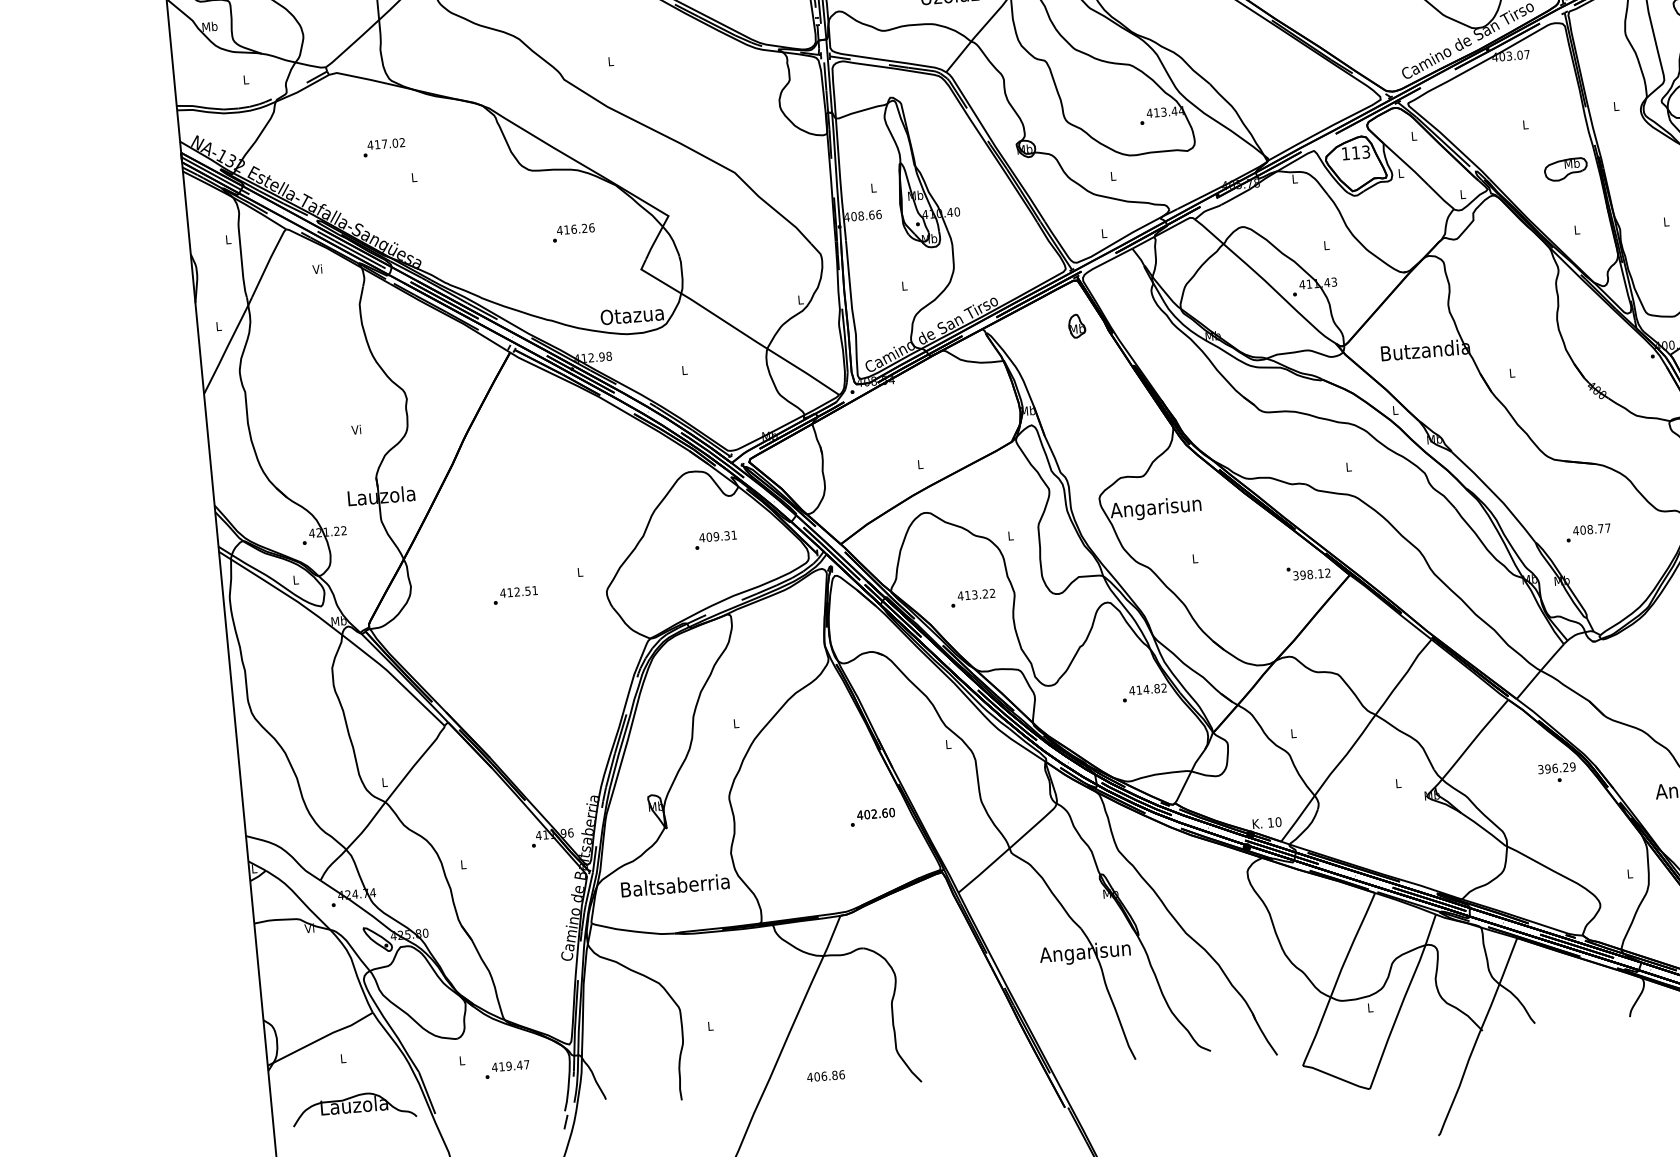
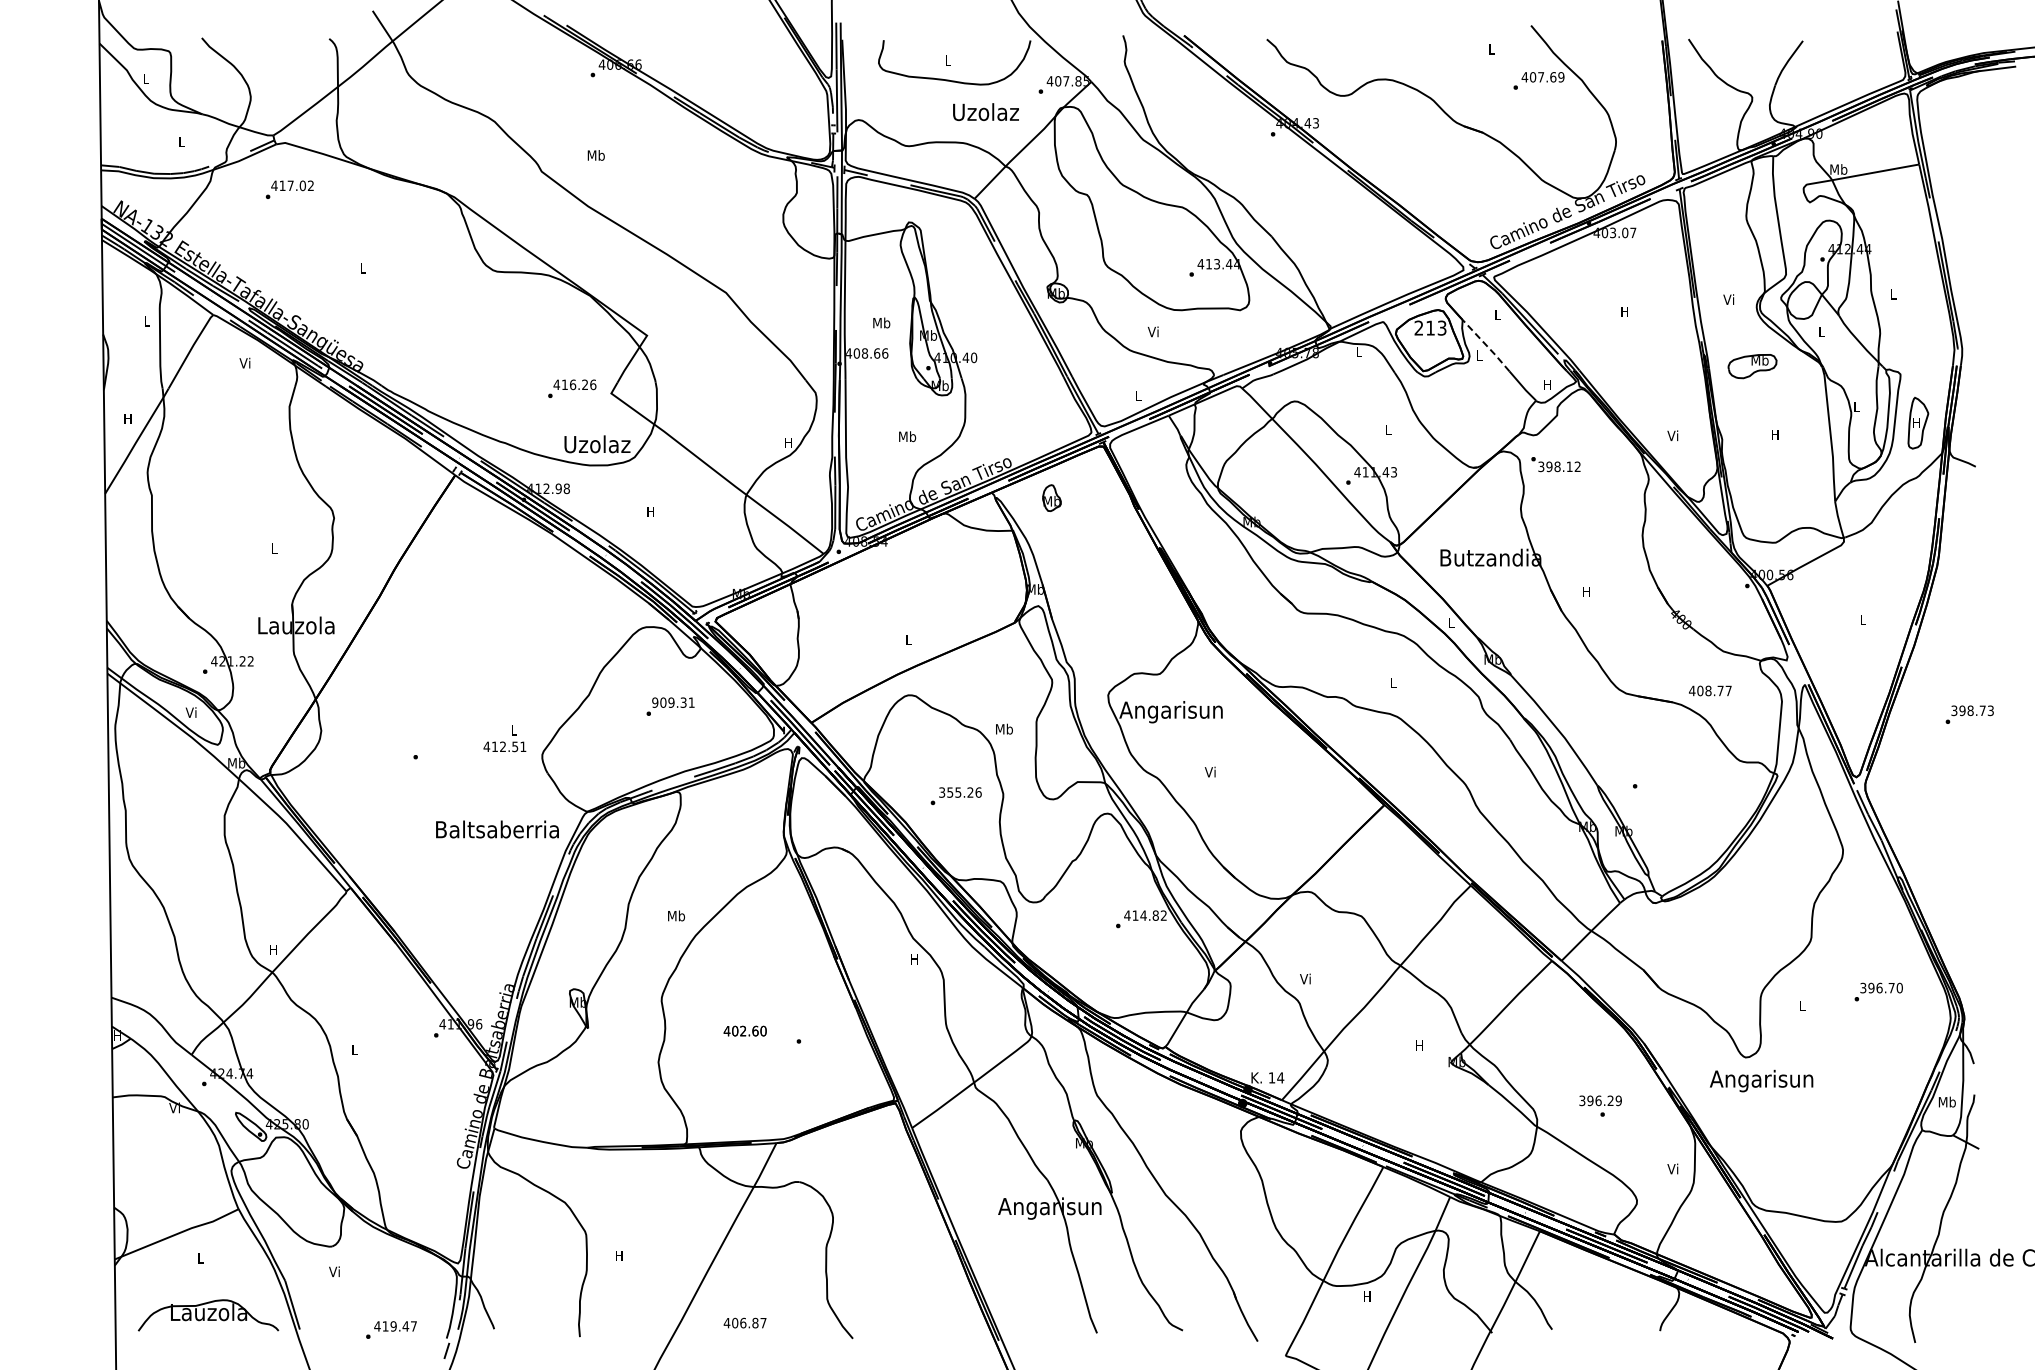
text: (209, 26) -> (145, 78), Mb -> L
text: (610, 61) -> (595, 155), L -> Mb
text: (1615, 106) -> (1728, 299), L -> Vi
text: (1525, 124) -> (1624, 311), L -> H
text: (383, 147) -> (289, 189), moved
text: (1345, 153) -> (1418, 327), 113 -> 213
line: (1406, 164) -> (1486, 345), solid -> dashed
part: (1565, 169) -> (1752, 366), moved
text: (1112, 175) -> (1152, 331), L -> Vi
text: (873, 187) -> (881, 322), L -> Mb
text: (1462, 193) -> (1547, 384), L -> H
text: (1666, 221) -> (1775, 434), L -> H
text: (1576, 229) -> (1672, 435), L -> Vi
text: (573, 232) -> (572, 388), moved
text: (904, 285) -> (907, 436), L -> Mb
text: (800, 299) -> (788, 442), L -> H
text: (631, 315) -> (596, 444), Otazua -> Uzolaz
part: (1076, 325) -> (1051, 497), moved
text: (218, 326) -> (127, 418), L -> H
text: (684, 370) -> (650, 511), L -> H
text: (1511, 372) -> (1586, 591), L -> H
text: (355, 429) -> (273, 548), Vi -> L
text: (1591, 529) -> (1710, 690), moved
text: (1010, 535) -> (1004, 728), L -> Mb
text: (701, 537) -> (654, 702), 409.31 -> 909.31
text: (1193, 558) -> (1209, 771), L -> Vi
text: (1308, 572) -> (1555, 464), moved
text: (294, 579) -> (190, 712), L -> Vi
text: (518, 591) -> (504, 746), moved
text: (975, 594) -> (959, 792), 413.22 -> 355.26
text: (736, 723) -> (676, 915), L -> Mb
text: (1293, 733) -> (1305, 978), L -> Vi
text: (948, 744) -> (914, 959), L -> H
text: (1557, 772) -> (1600, 1105), moved
text: (384, 782) -> (273, 949), L -> H
text: (1398, 783) -> (1419, 1045), L -> H
text: (875, 813) -> (744, 1030), moved
text: (1278, 821) -> (1280, 1077), 10 -> 14
text: (254, 868) -> (117, 1035), L -> H
text: (1629, 873) -> (1672, 1168), L -> Vi
text: (675, 885) -> (497, 829), moved
text: (1370, 1007) -> (1367, 1296), L -> H
text: (710, 1025) -> (619, 1255), L -> H
text: (461, 1060) -> (334, 1271), L -> Vi
text: (507, 1069) -> (391, 1329), moved
text: (842, 1074) -> (763, 1322), 406.86 -> 406.87

